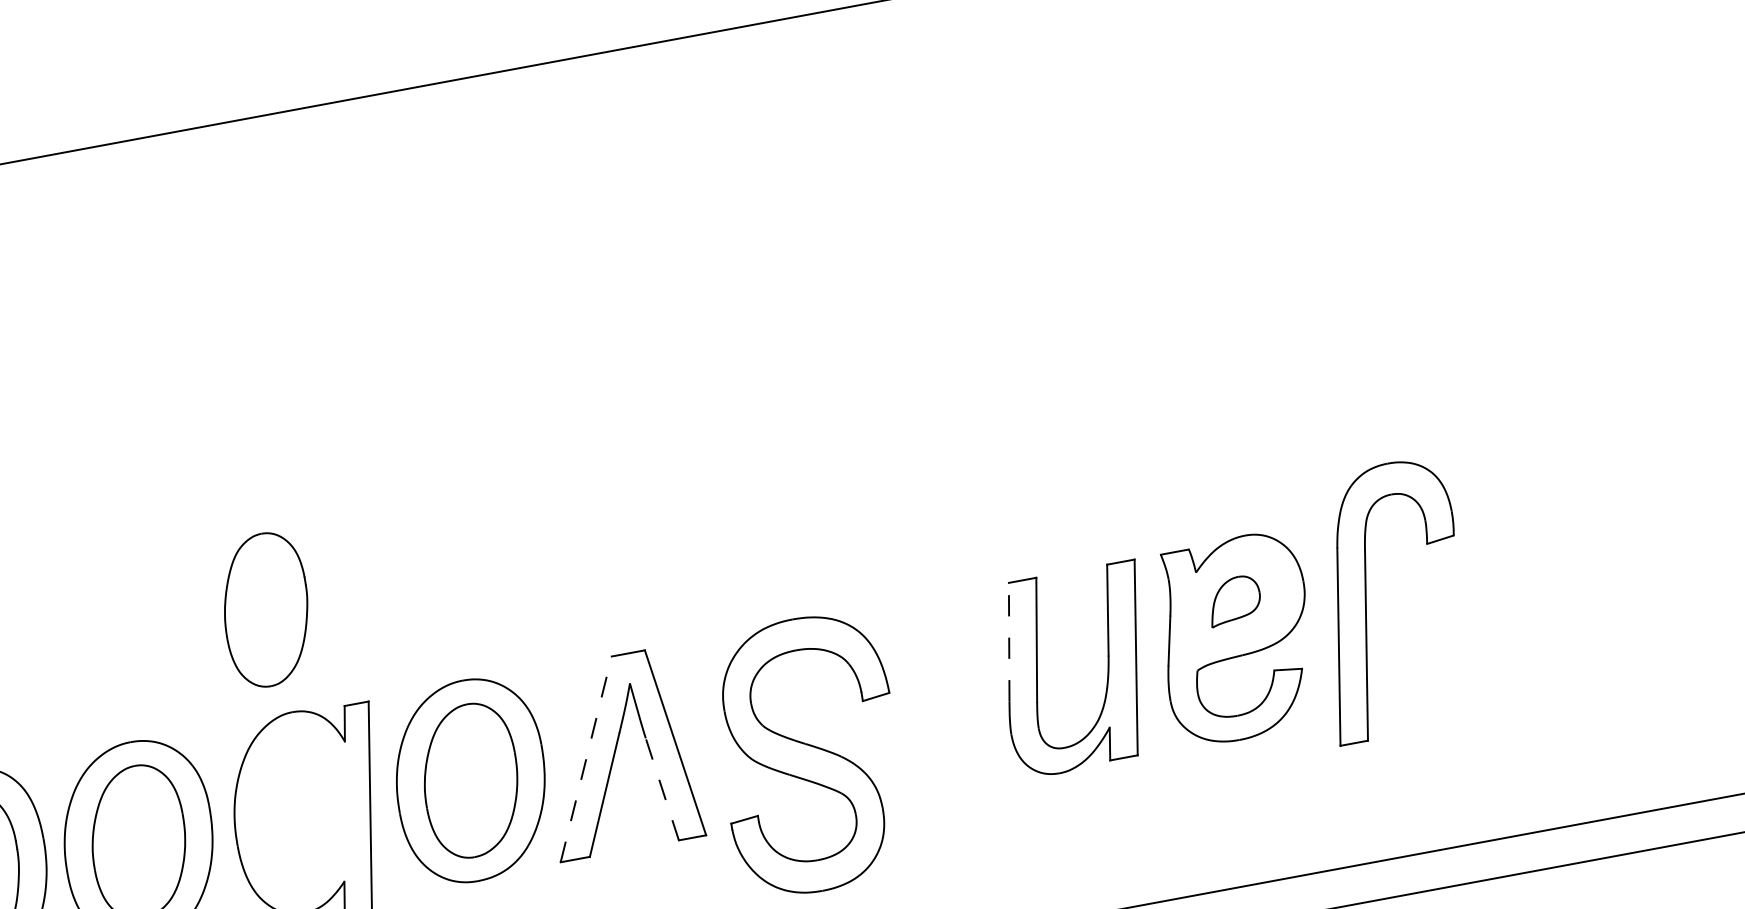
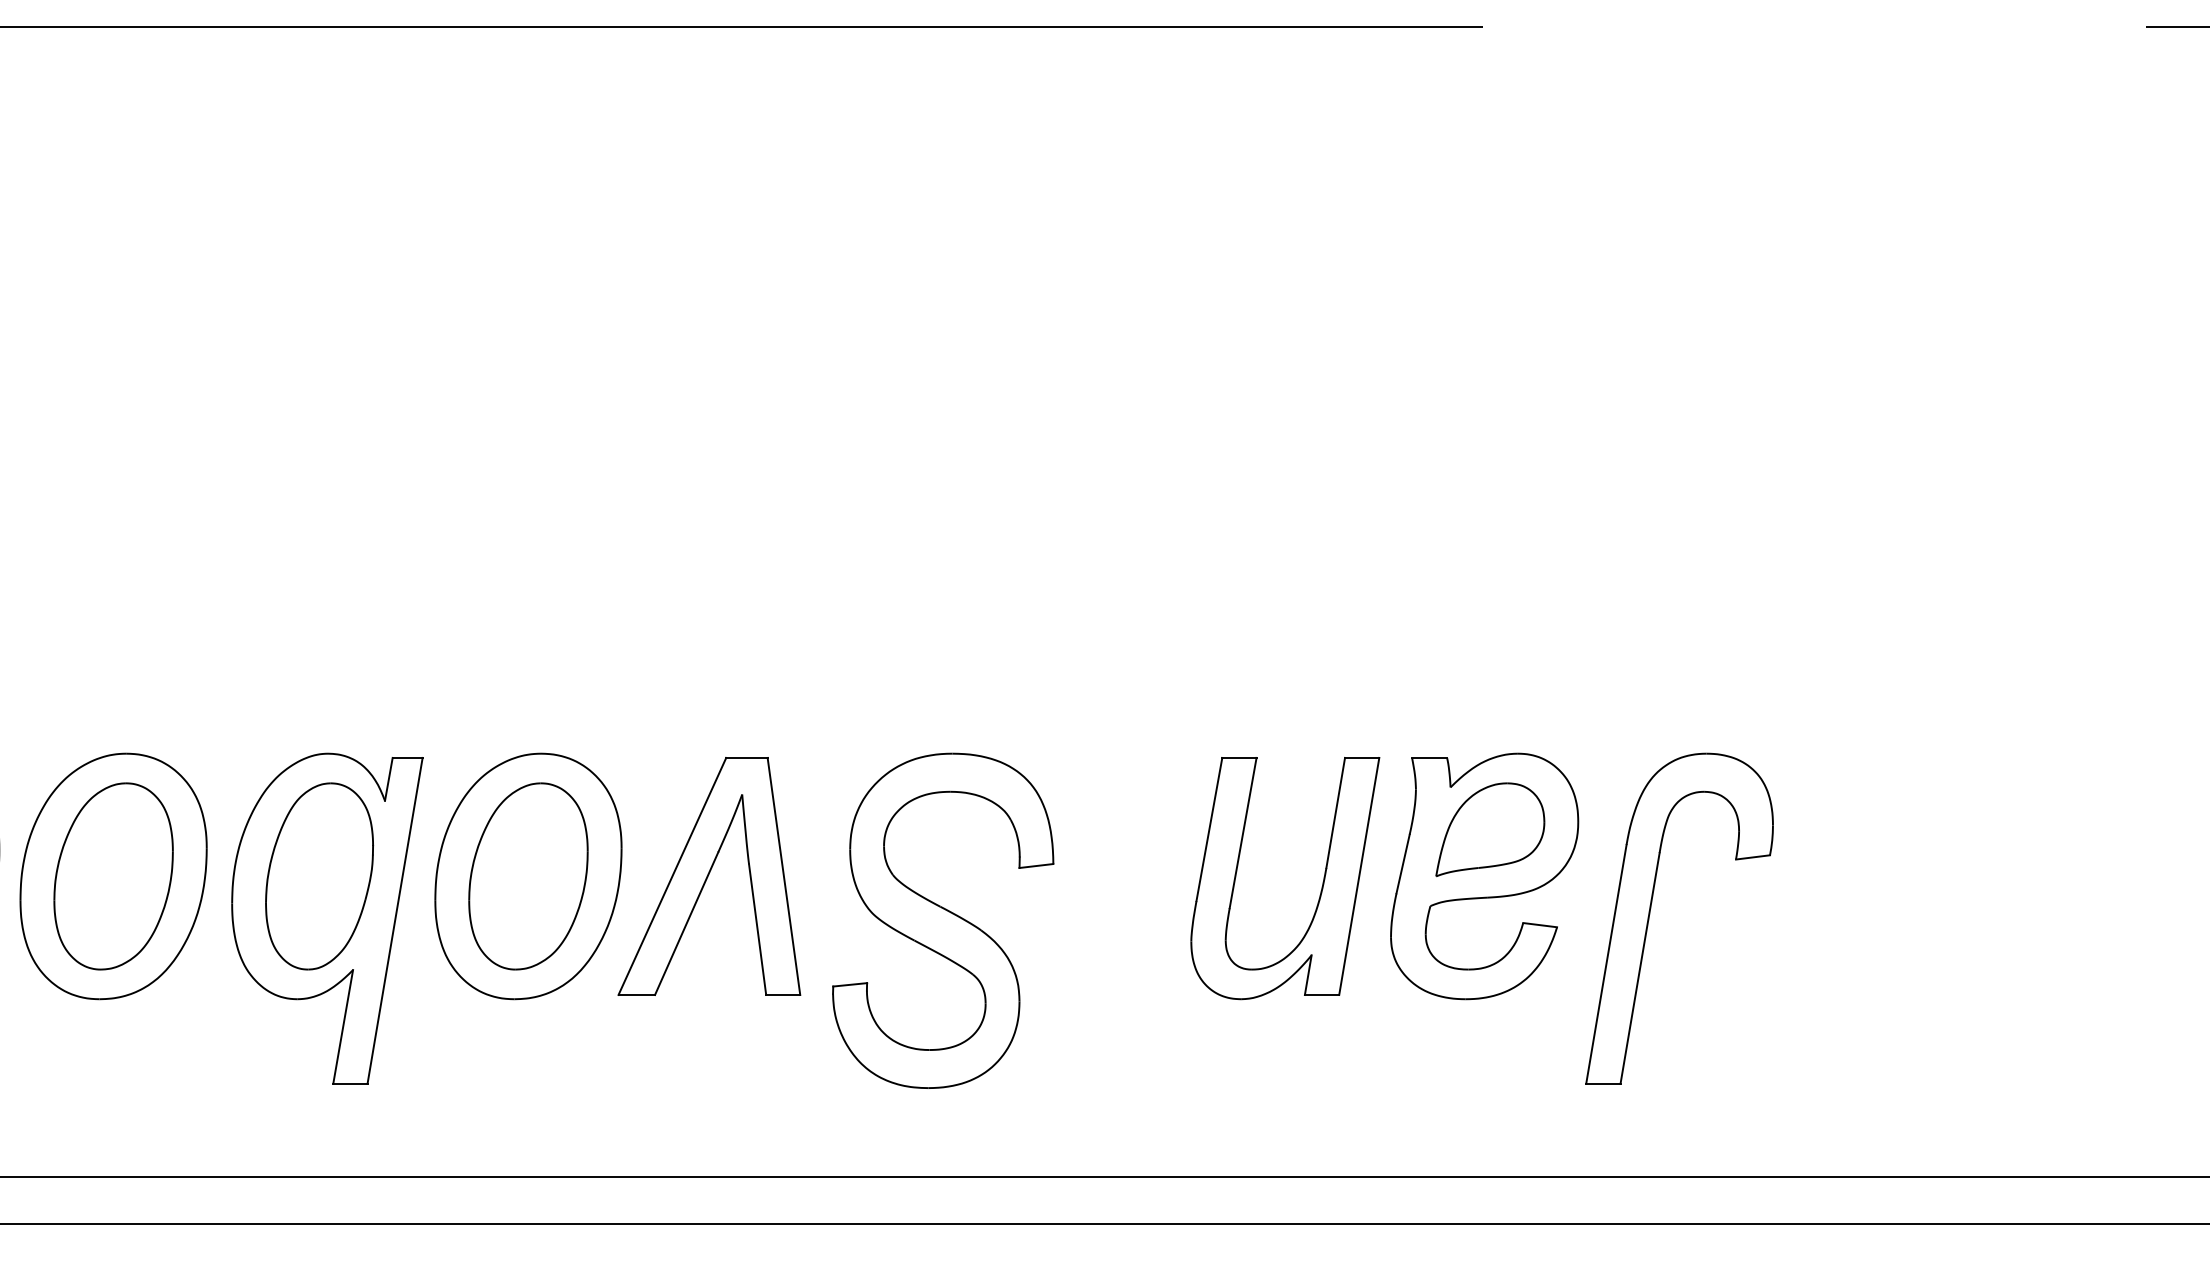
part: (1234, 600) -> (1490, 829), size x1.67
part: (1366, 600) -> (1650, 914), moved
part: (266, 610) -> (319, 876), moved
line: (1009, 642) -> (1209, 829), dashed -> solid
line: (586, 759) -> (672, 876), dashed -> solid
line: (662, 789) -> (757, 929), dashed -> solid

